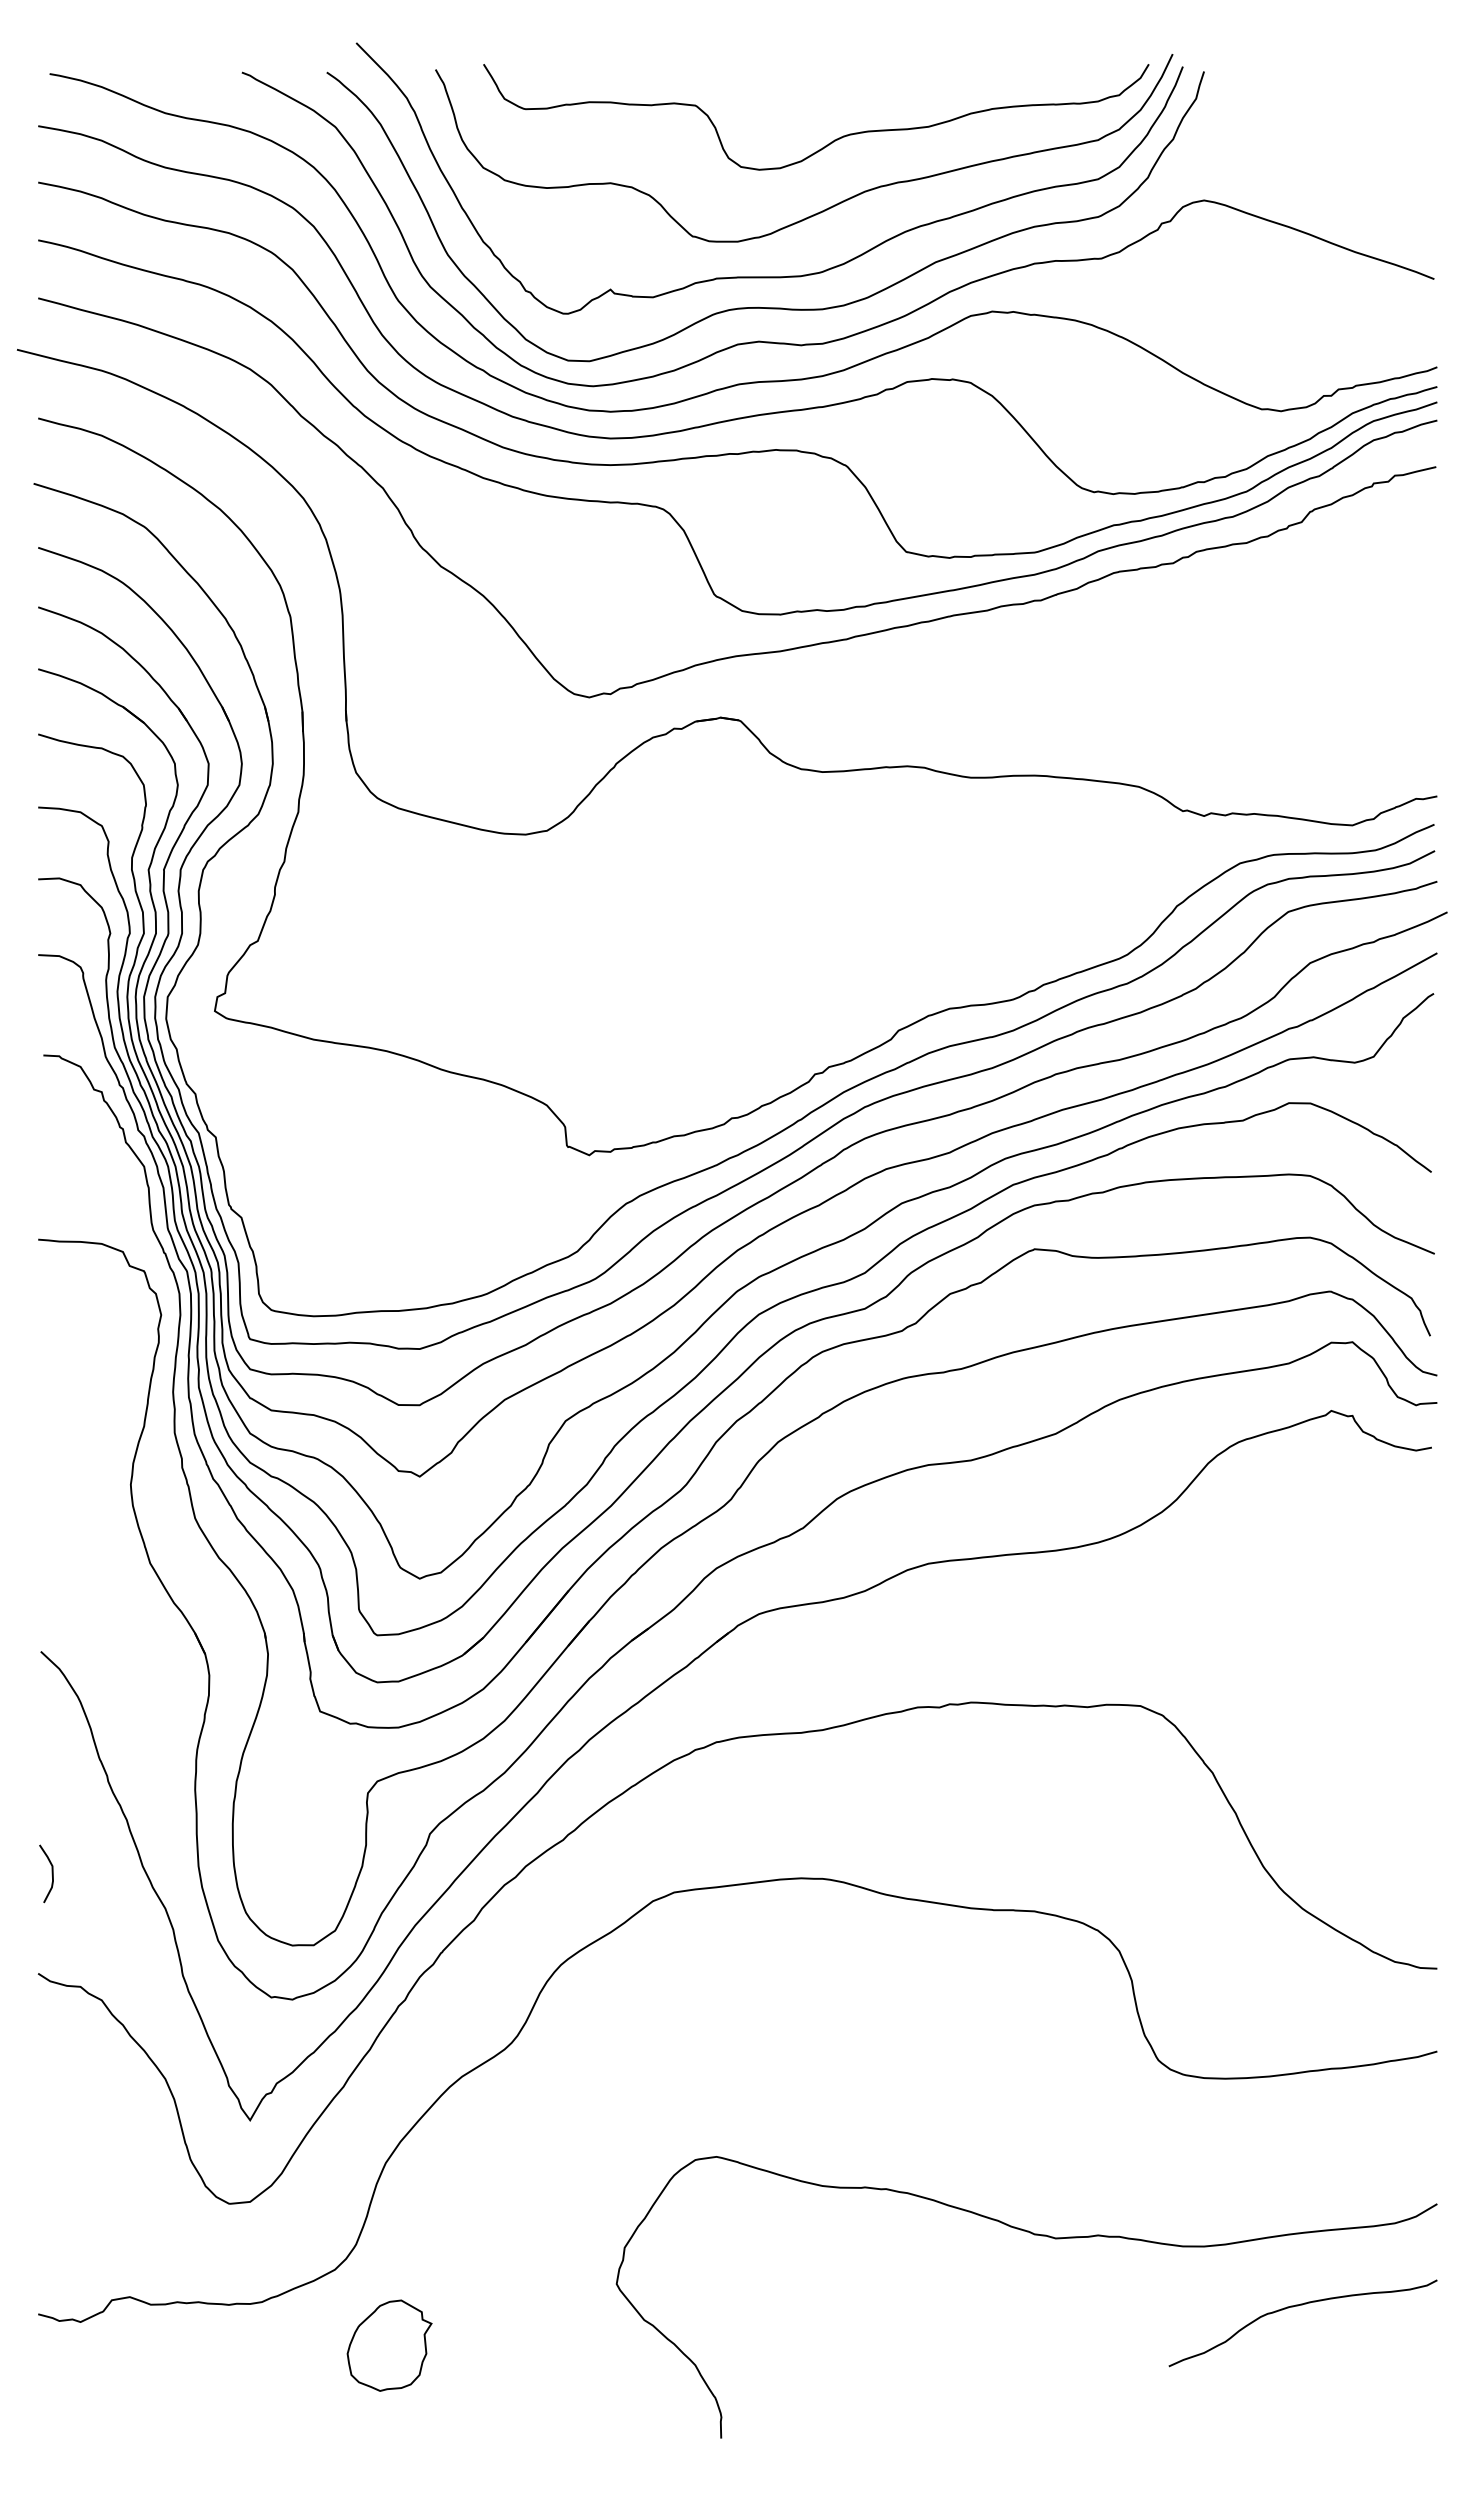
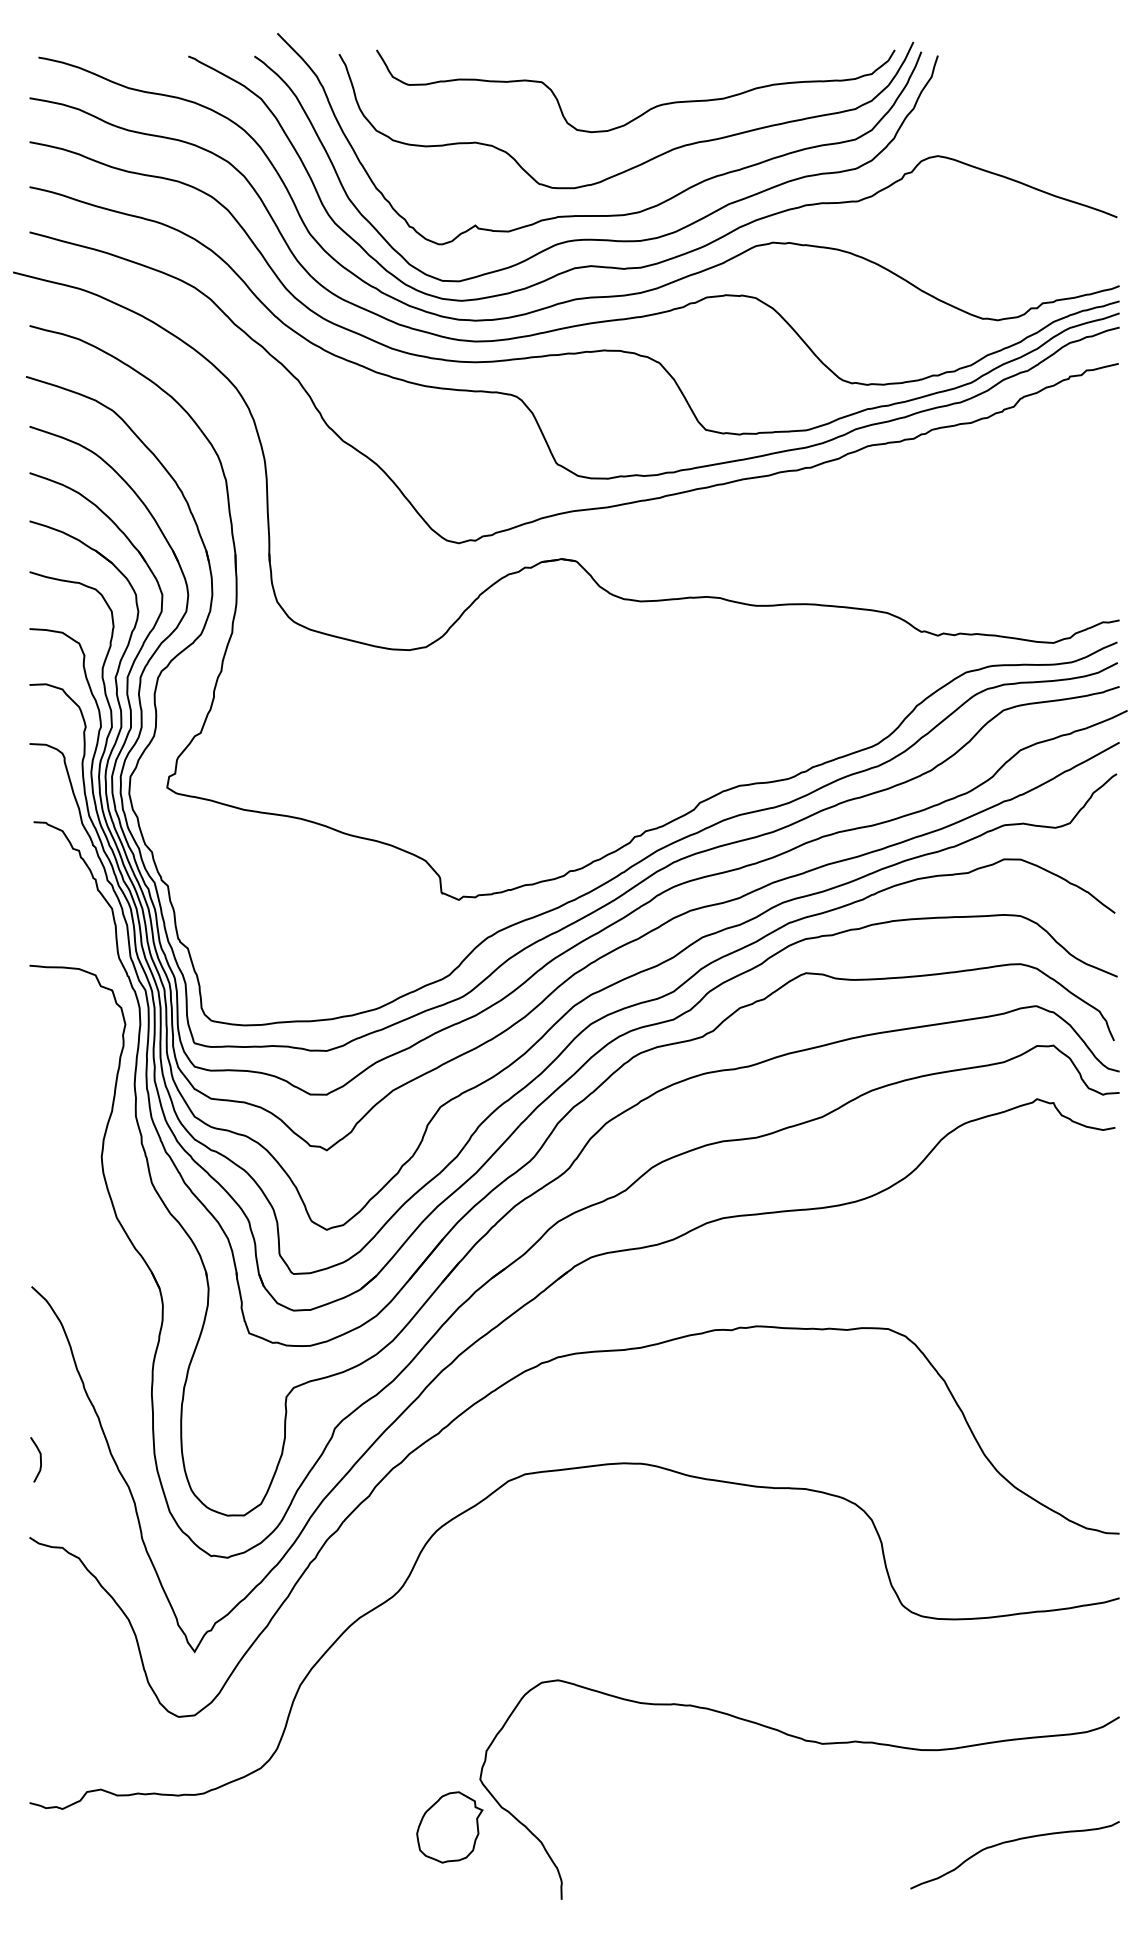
curve: (1298, 2306) -> (1011, 1842), moved
part: (389, 2345) -> (449, 1827), moved

